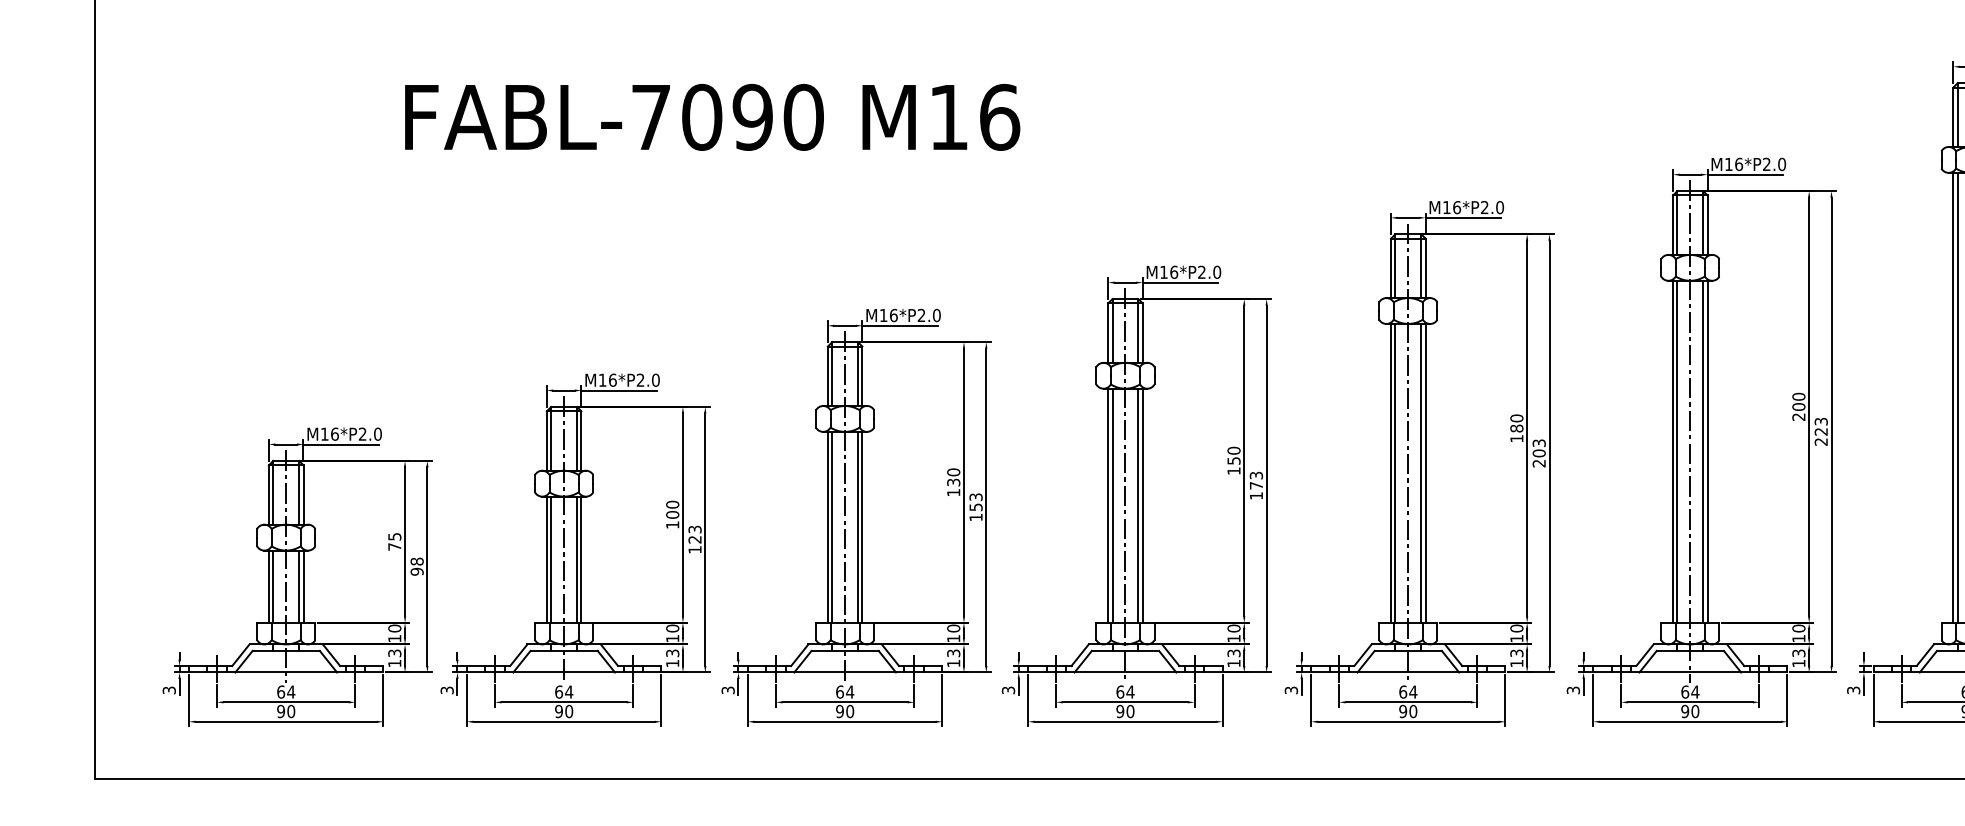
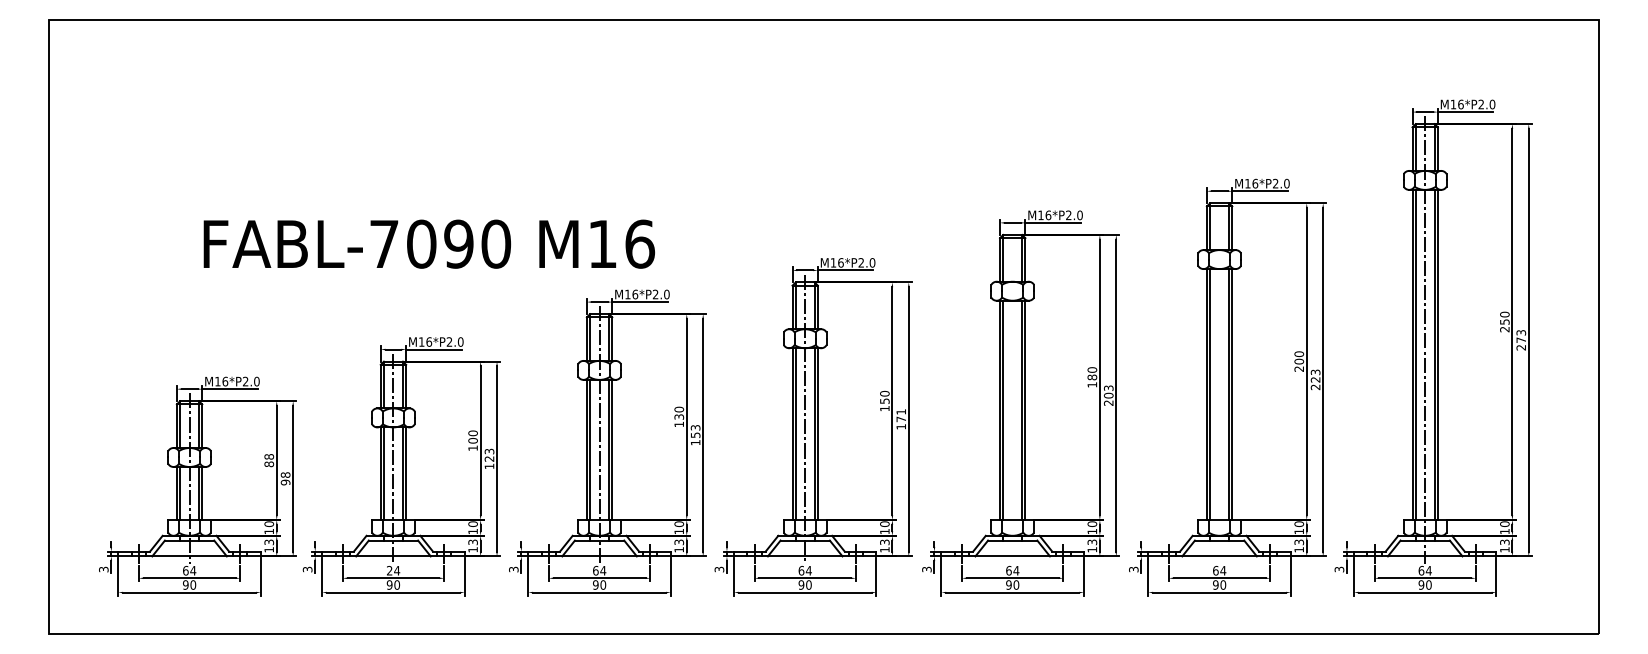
text: (711, 116) -> (428, 243), moved
line: (1690, 431) -> (1219, 379), removed
line: (1408, 453) -> (1012, 395), removed
text: (1256, 474) -> (901, 411), 173 -> 171
text: (395, 541) -> (269, 460), 75 -> 88
text: (558, 691) -> (389, 570), 64 -> 24

